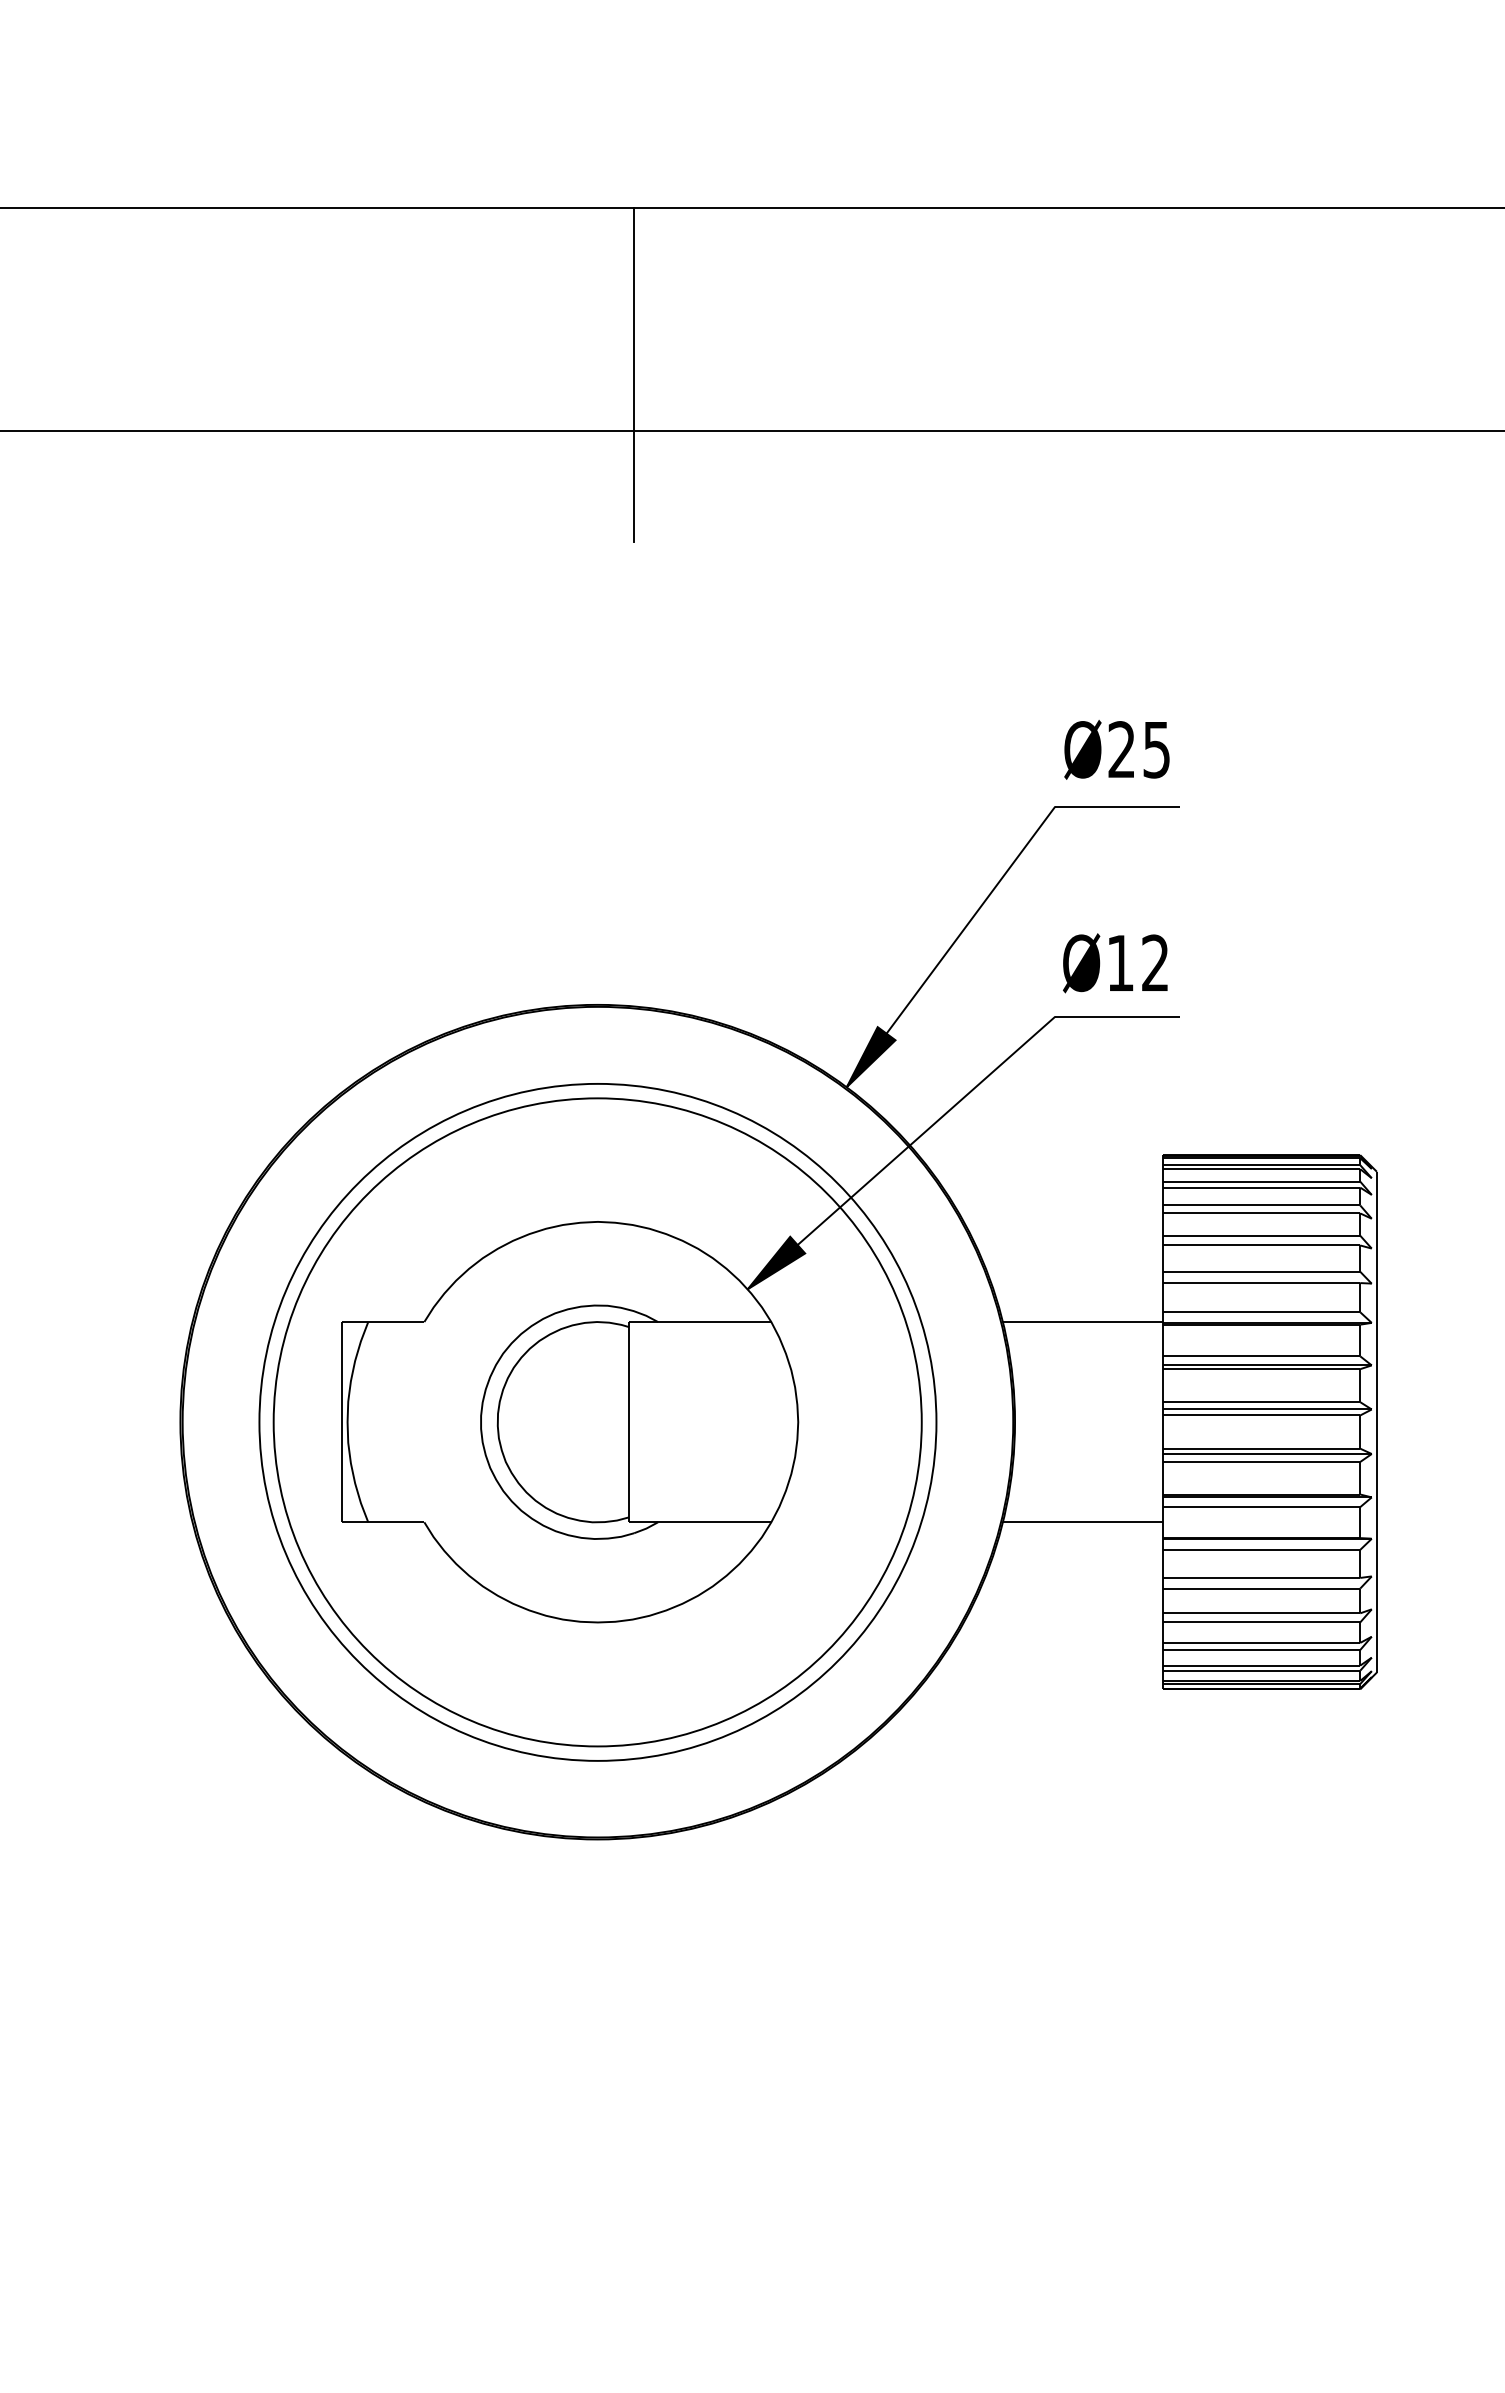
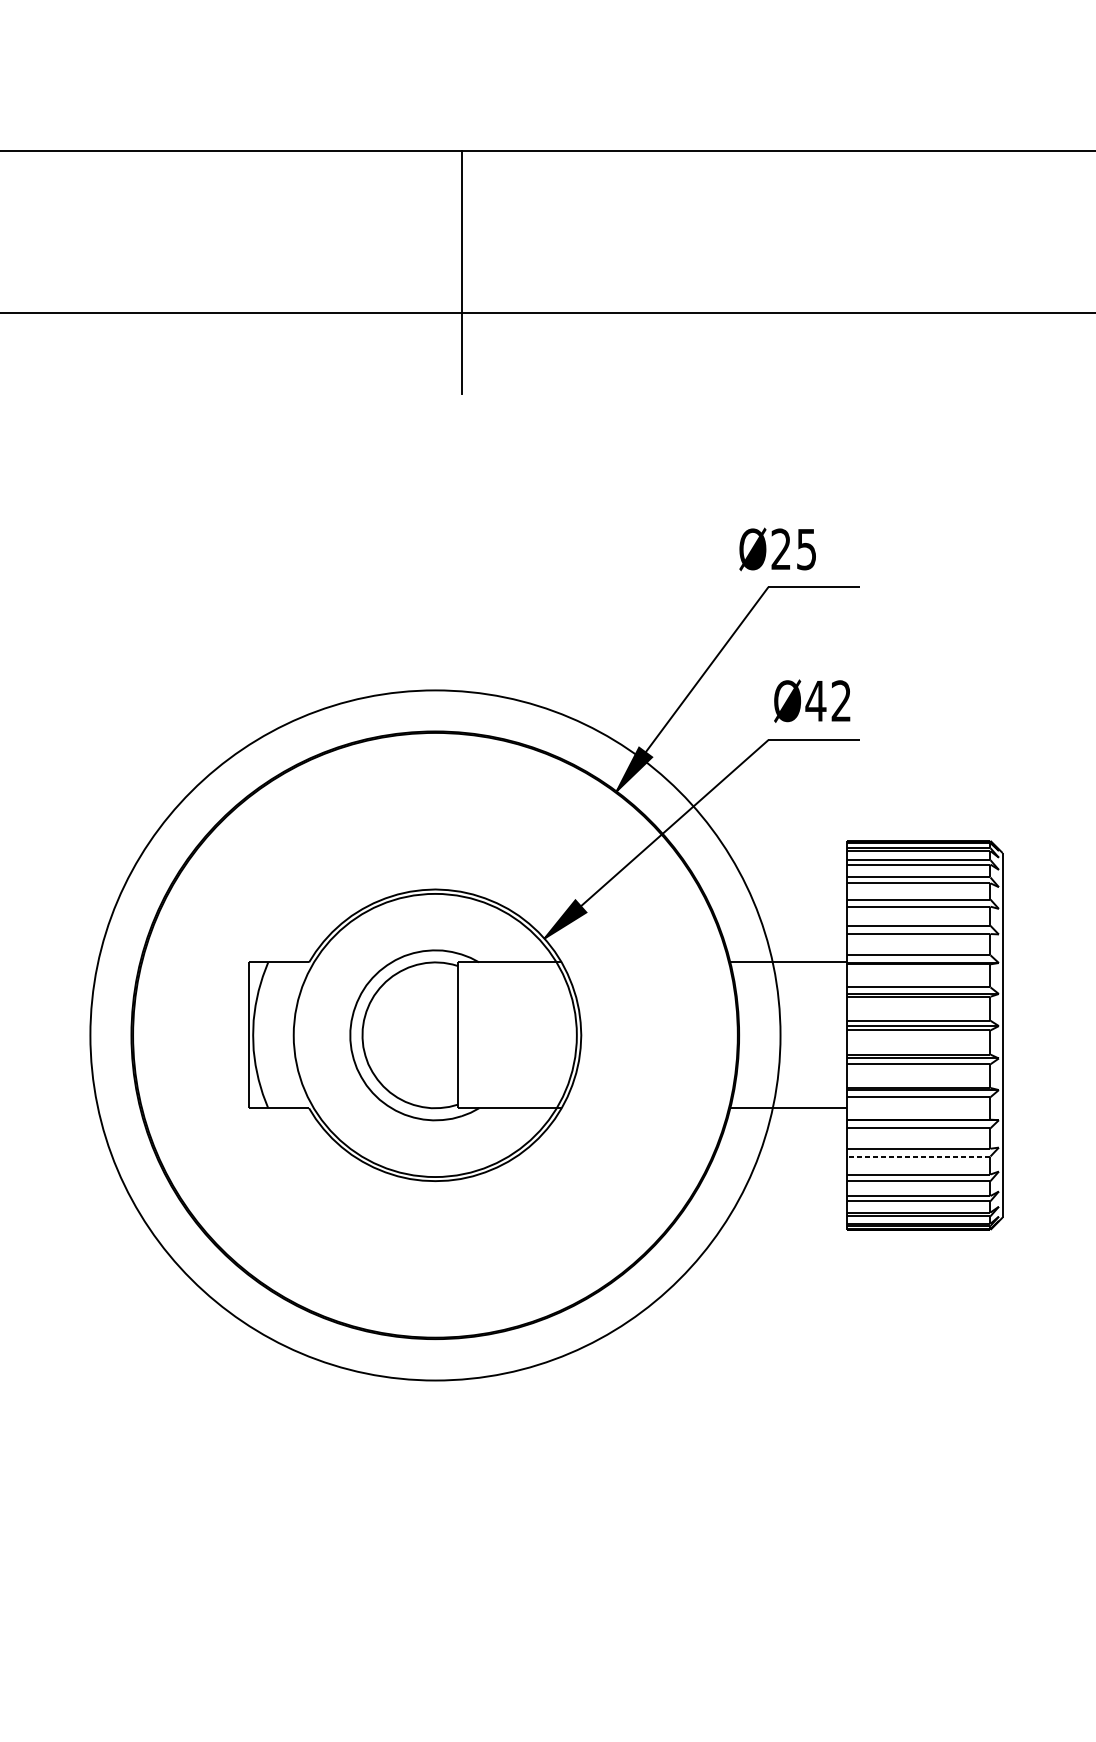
text: (1116, 749) -> (777, 549), moved
text: (1120, 962) -> (815, 700), Ø12 -> Ø42
circle: (597, 1421) -> (435, 1034), size x1.4
circle: (597, 1422) -> (435, 1035), size x0.6
line: (1261, 1588) -> (918, 1156), solid -> dashed

